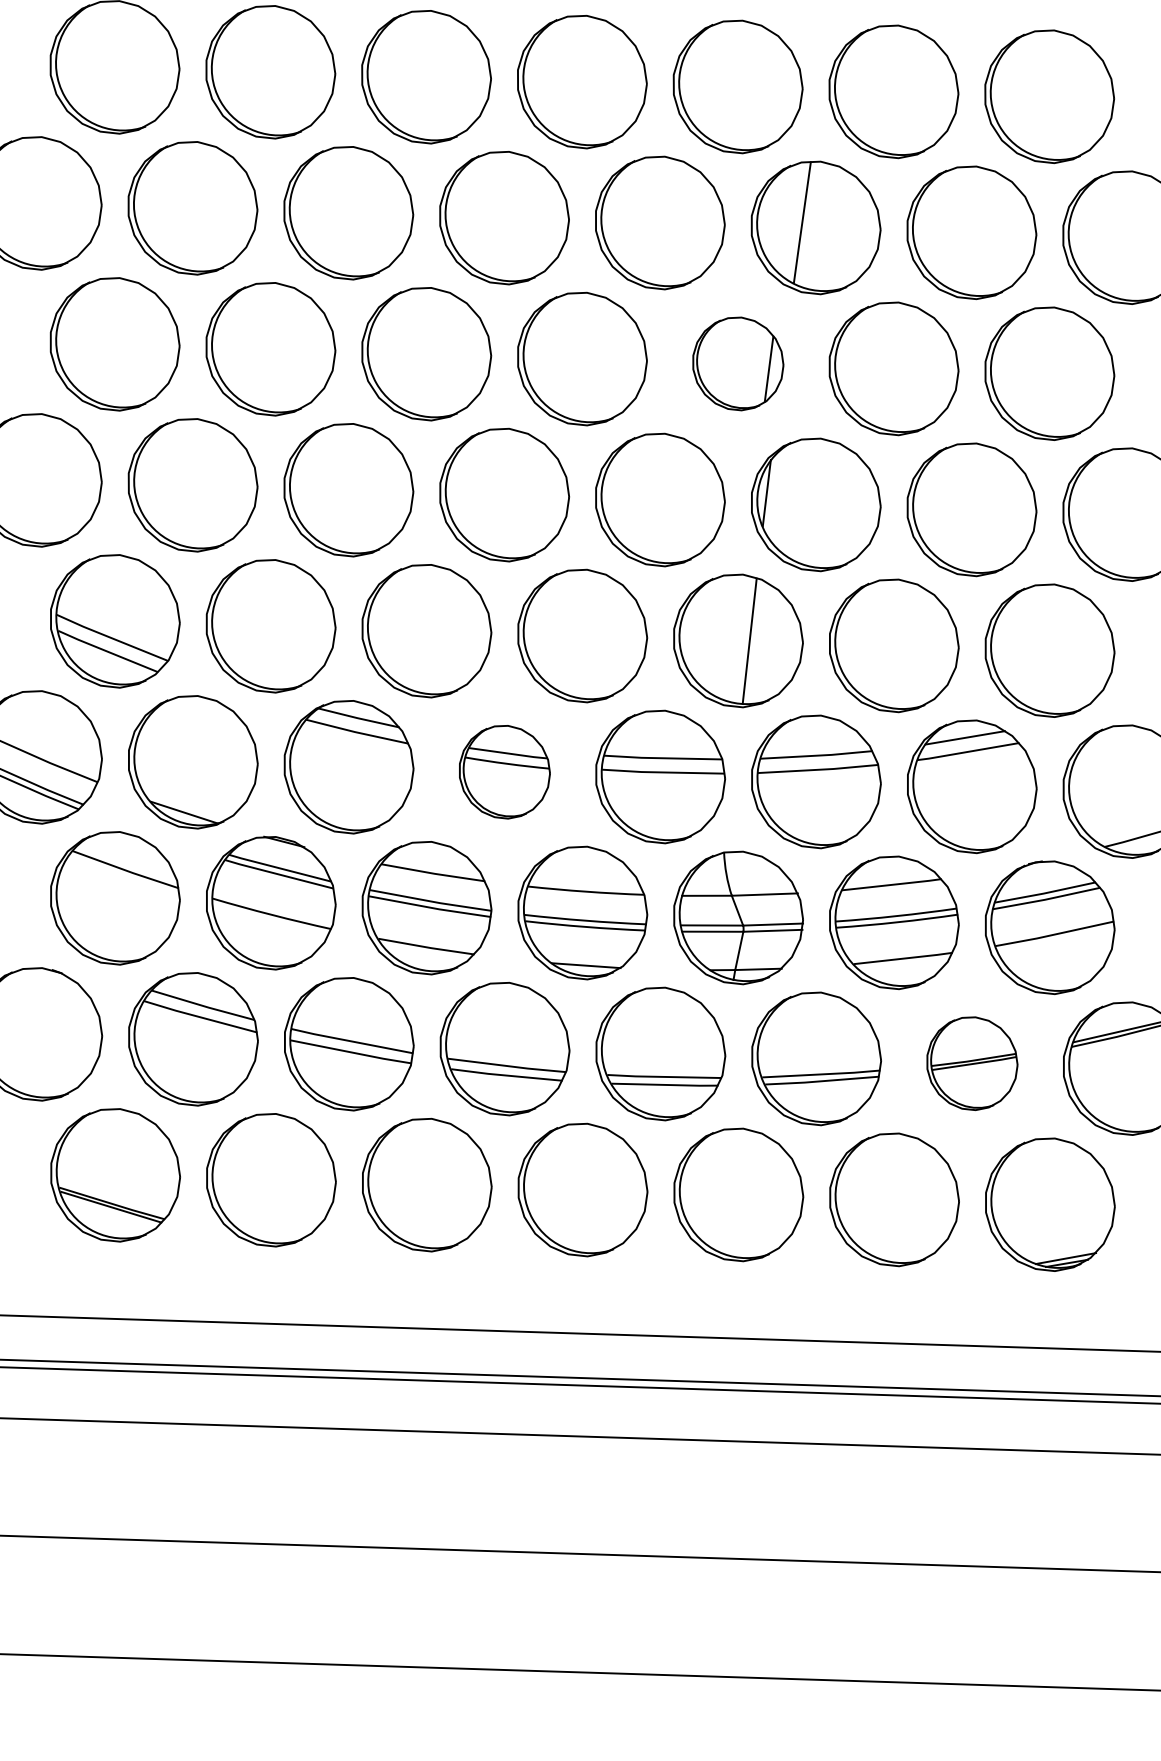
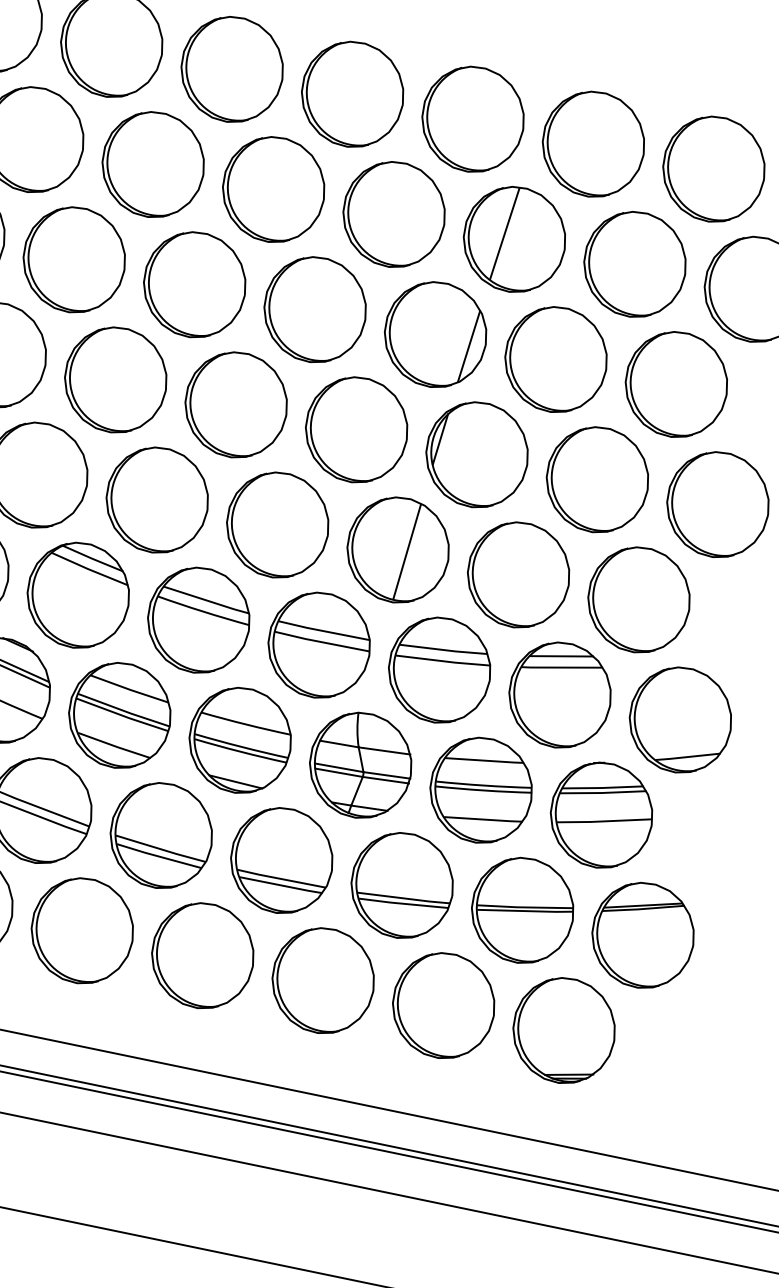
part: (738, 363) -> (436, 334), size x1.43
part: (504, 772) -> (198, 620), size x1.43
part: (972, 1063) -> (523, 910), size x1.43

